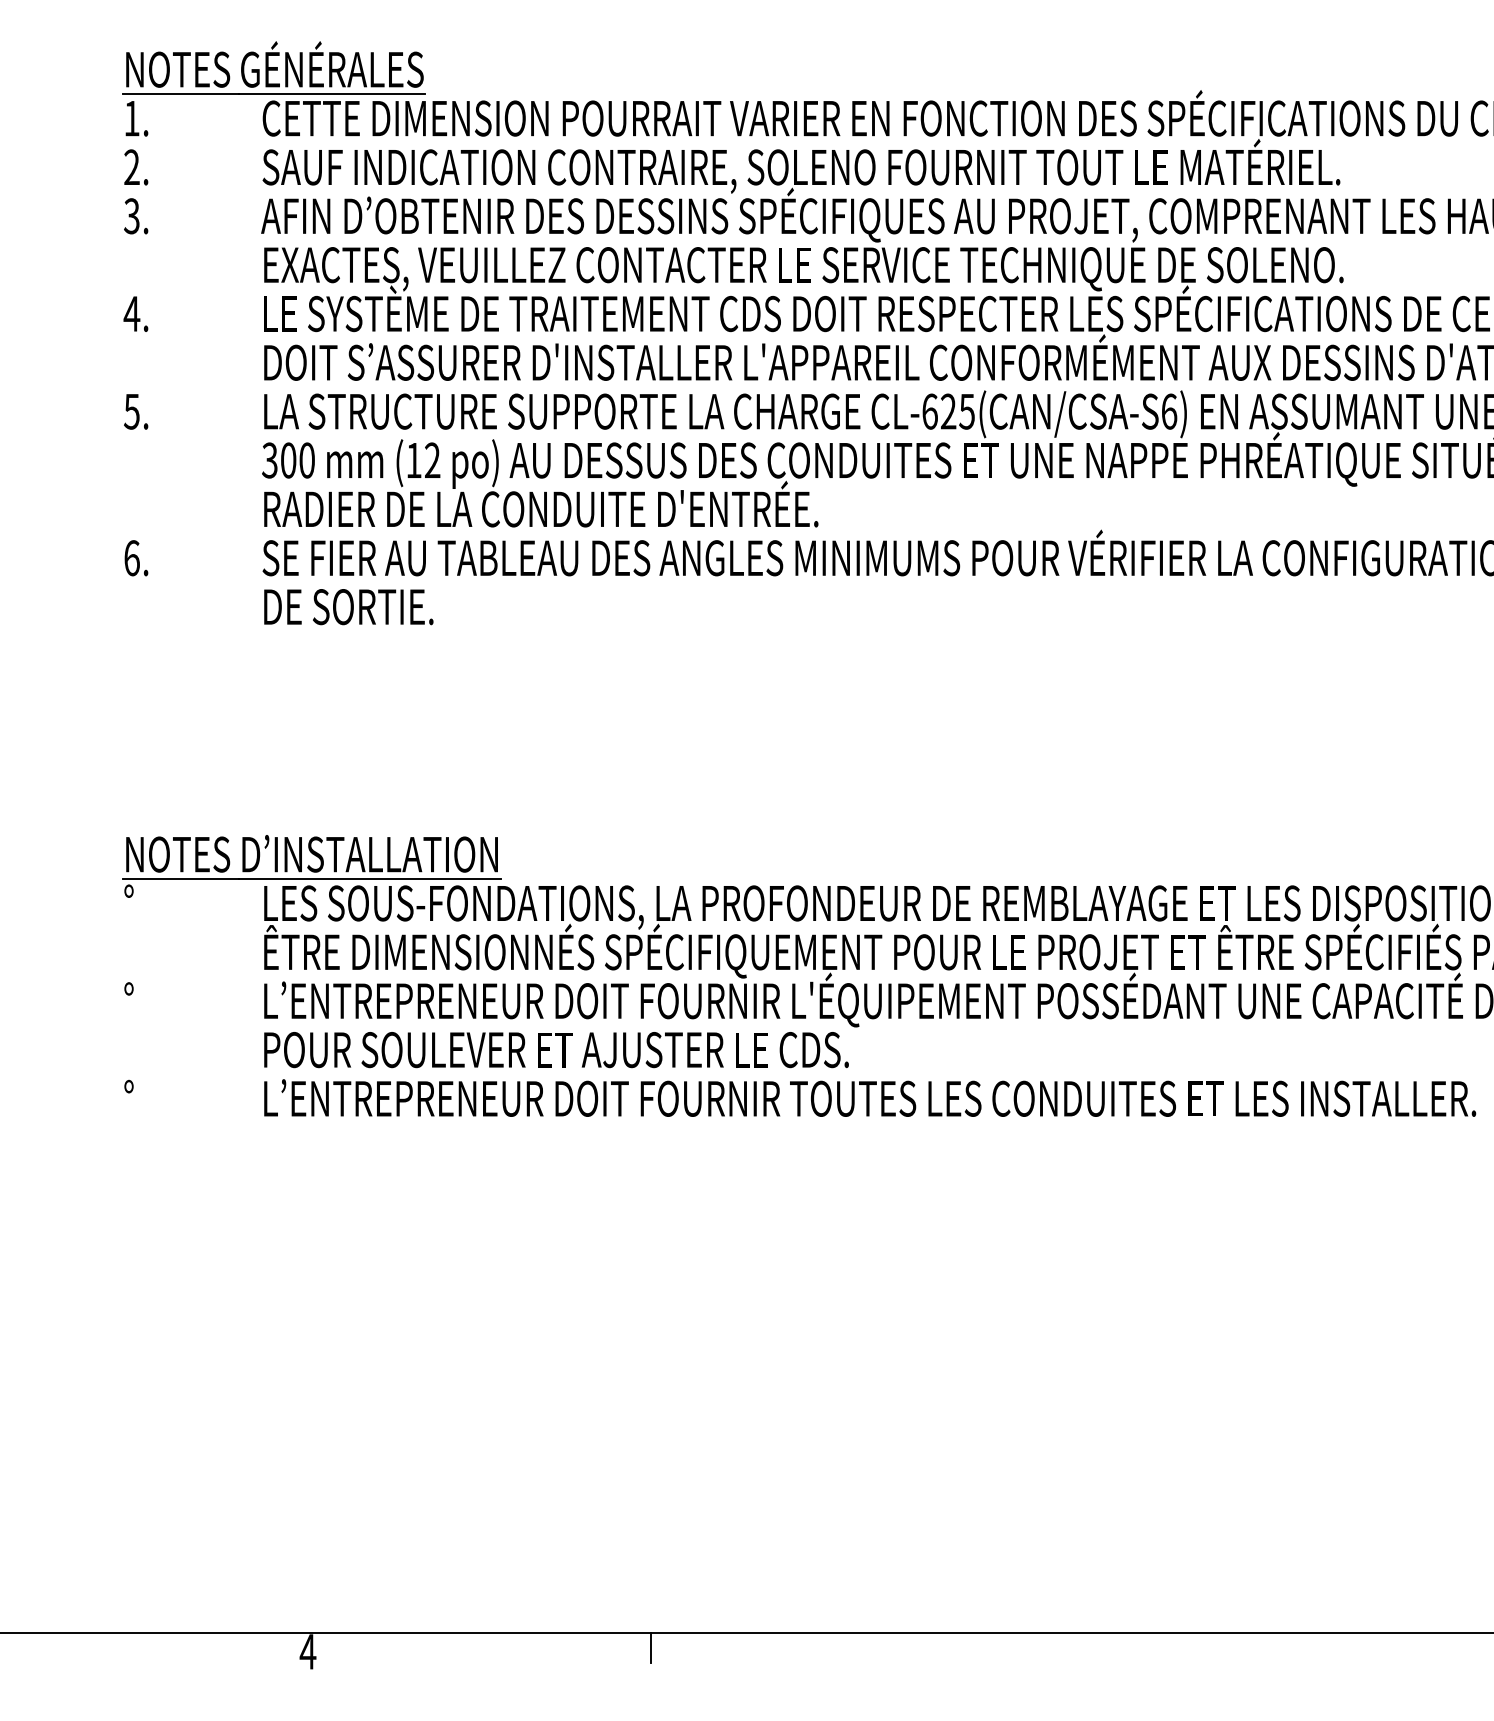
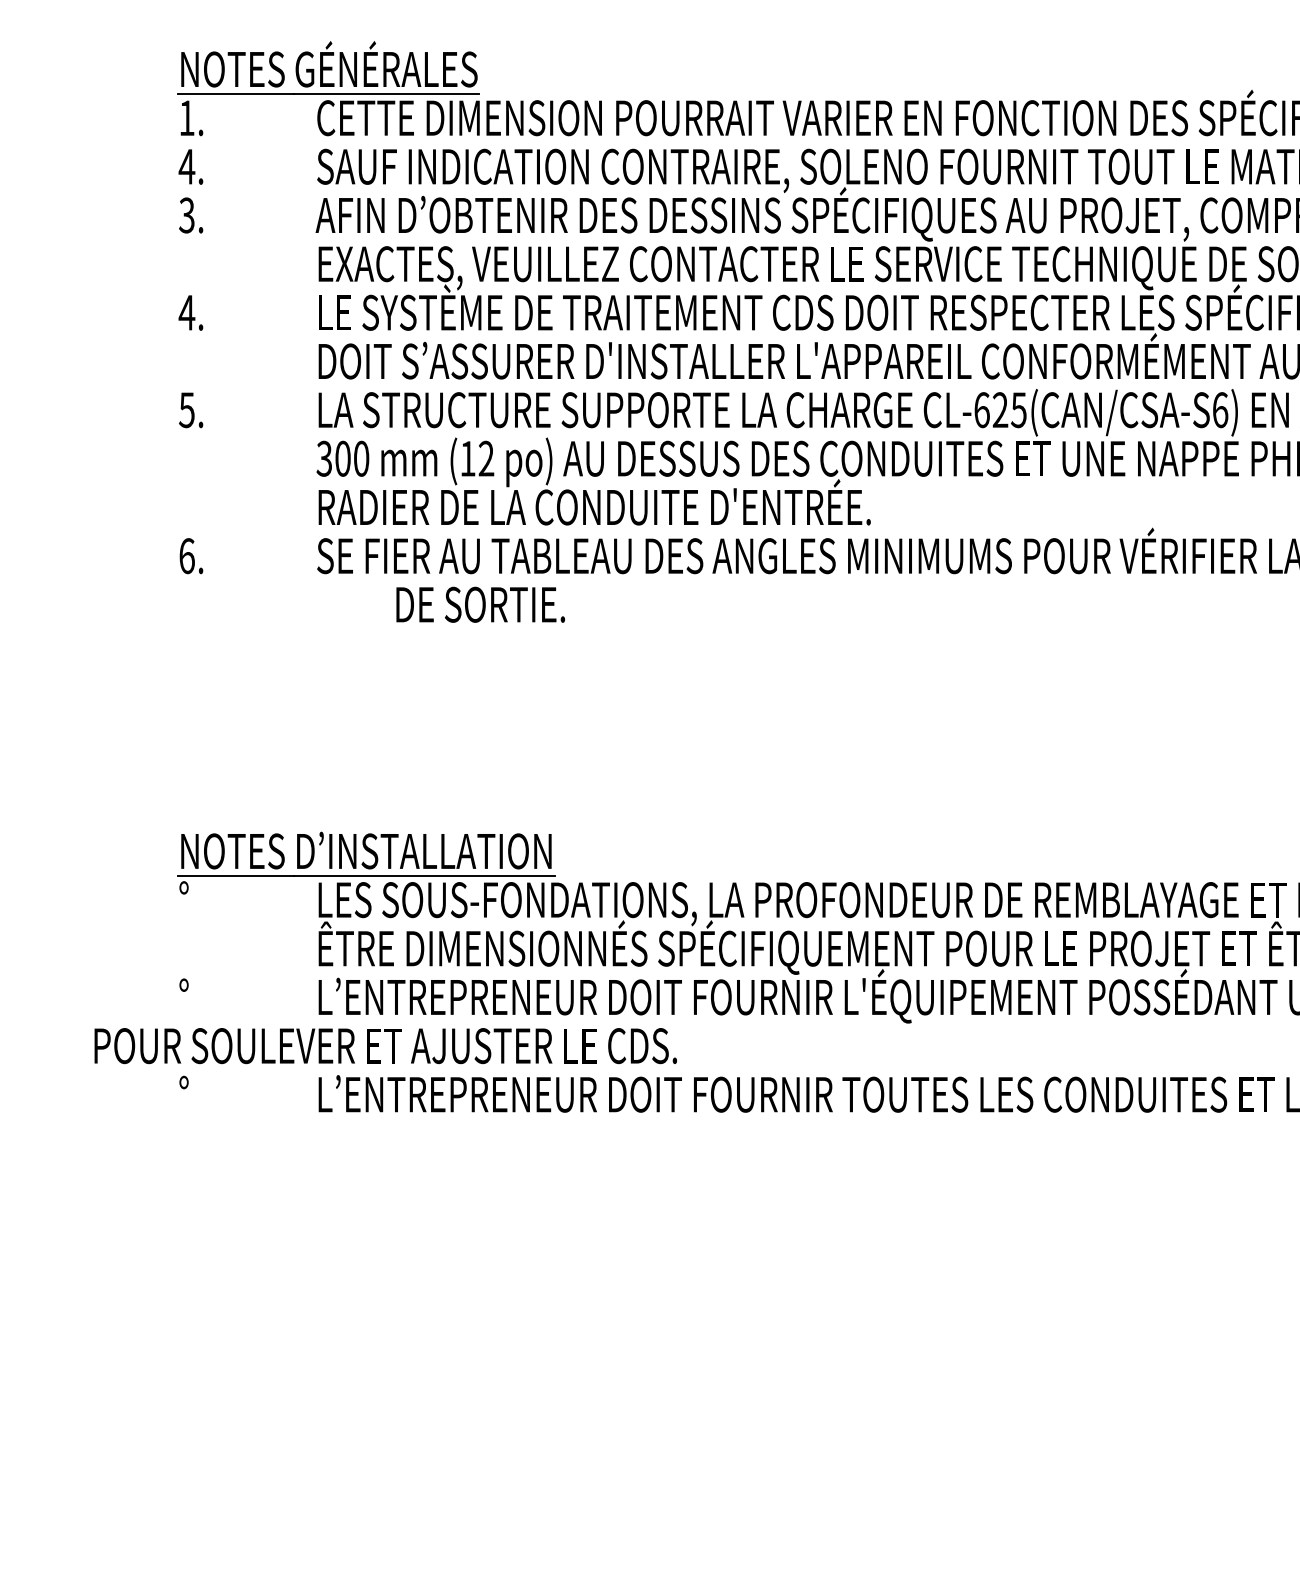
text: (131, 166) -> (186, 165), 2. -> 4.
text: (348, 607) -> (480, 605), moved
text: (556, 1050) -> (385, 1046), moved

